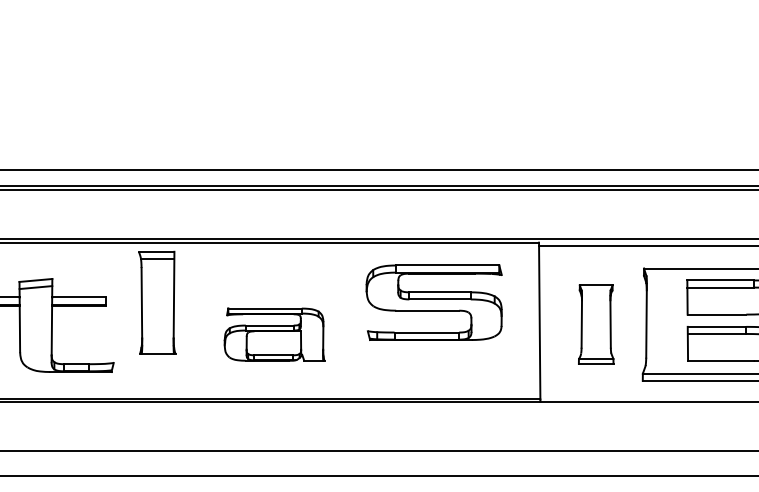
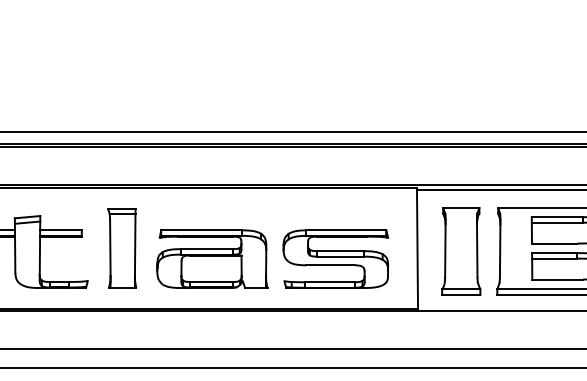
part: (157, 302) -> (122, 248), moved
part: (433, 302) -> (335, 258), moved
part: (595, 324) -> (460, 251), size x1.43
part: (274, 334) -> (212, 258), size x1.43

